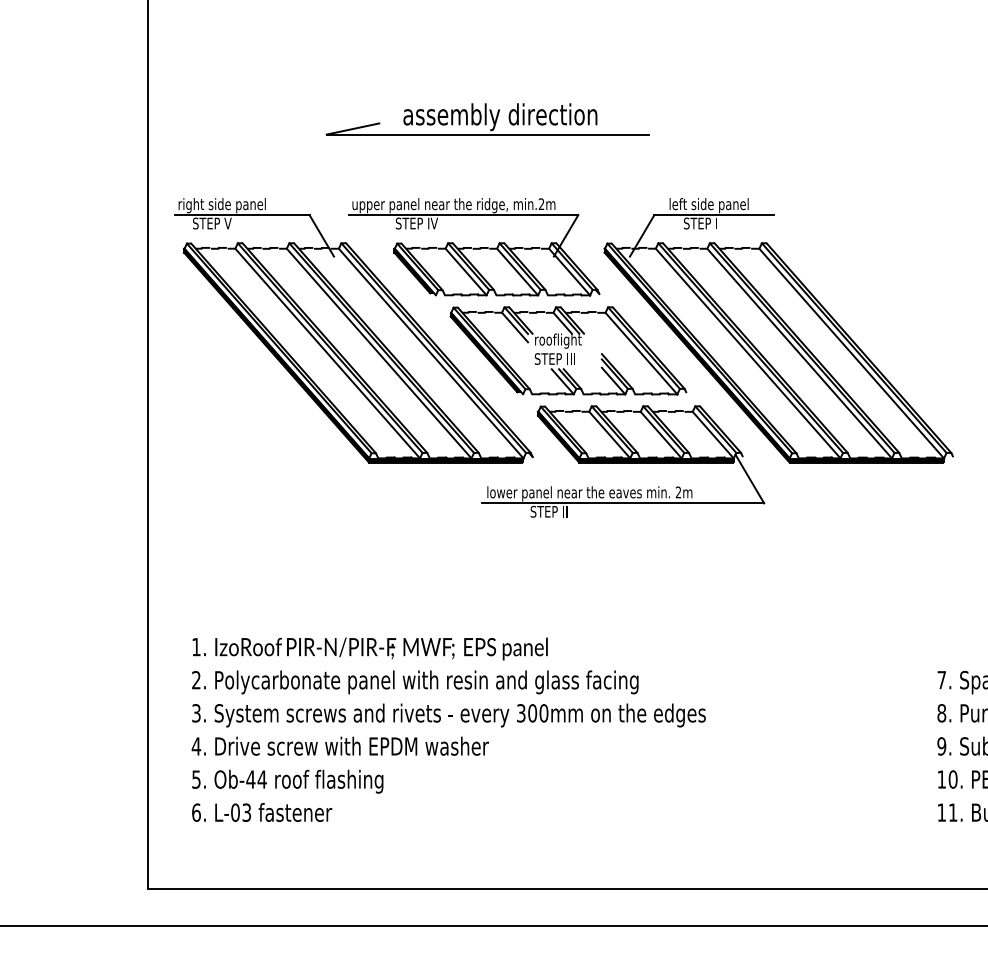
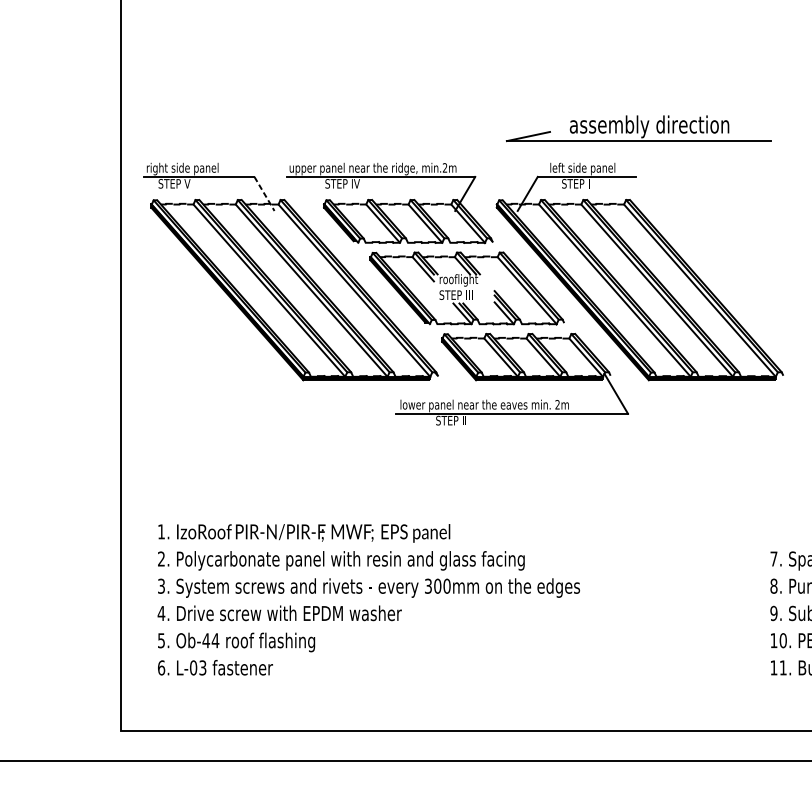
part: (487, 119) -> (638, 128), moved
line: (322, 236) -> (265, 194), solid -> dashed

